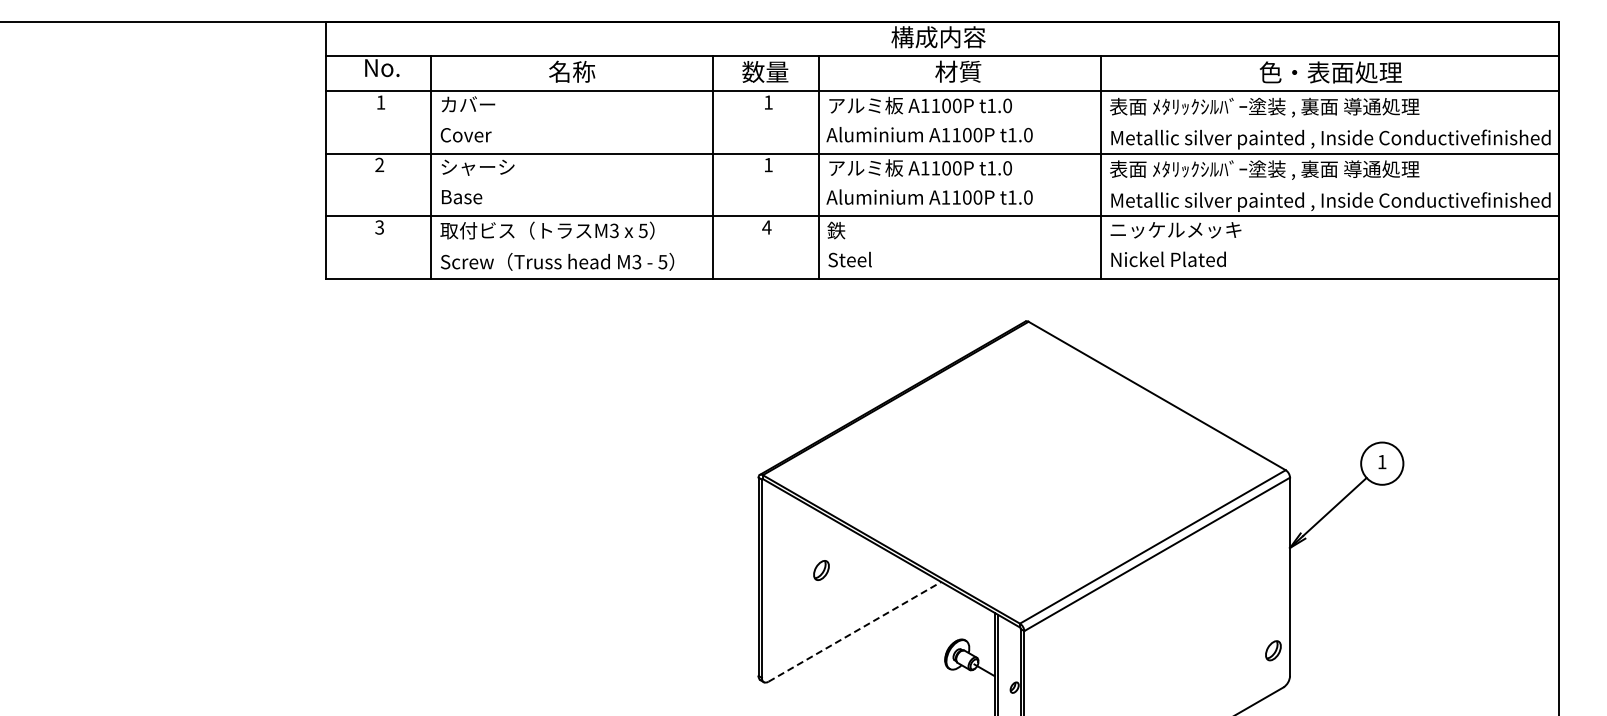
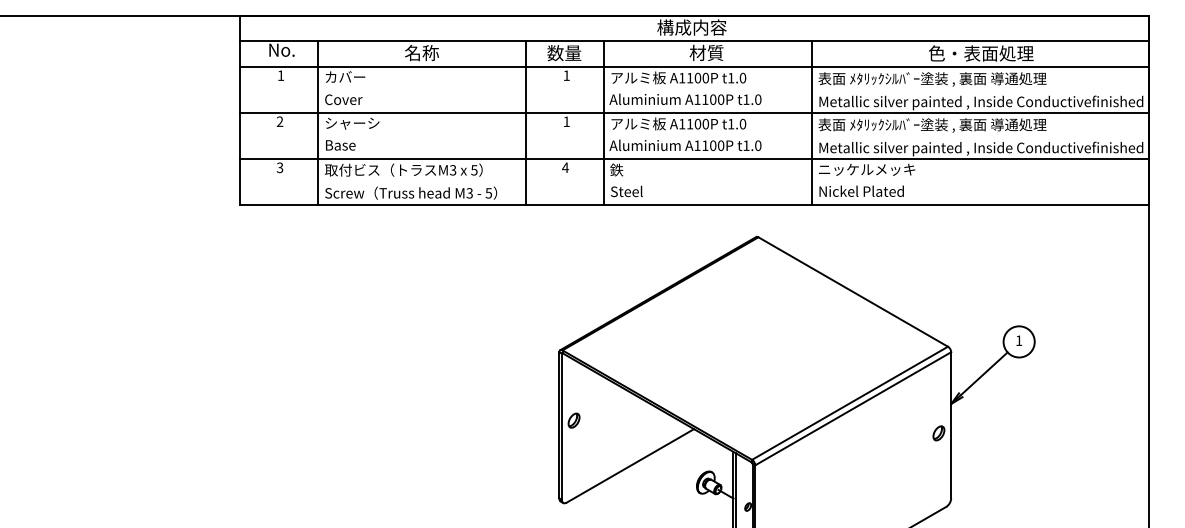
part: (821, 570) -> (574, 420), moved
line: (854, 631) -> (630, 465), dashed -> solid
part: (1273, 650) -> (938, 433), moved

